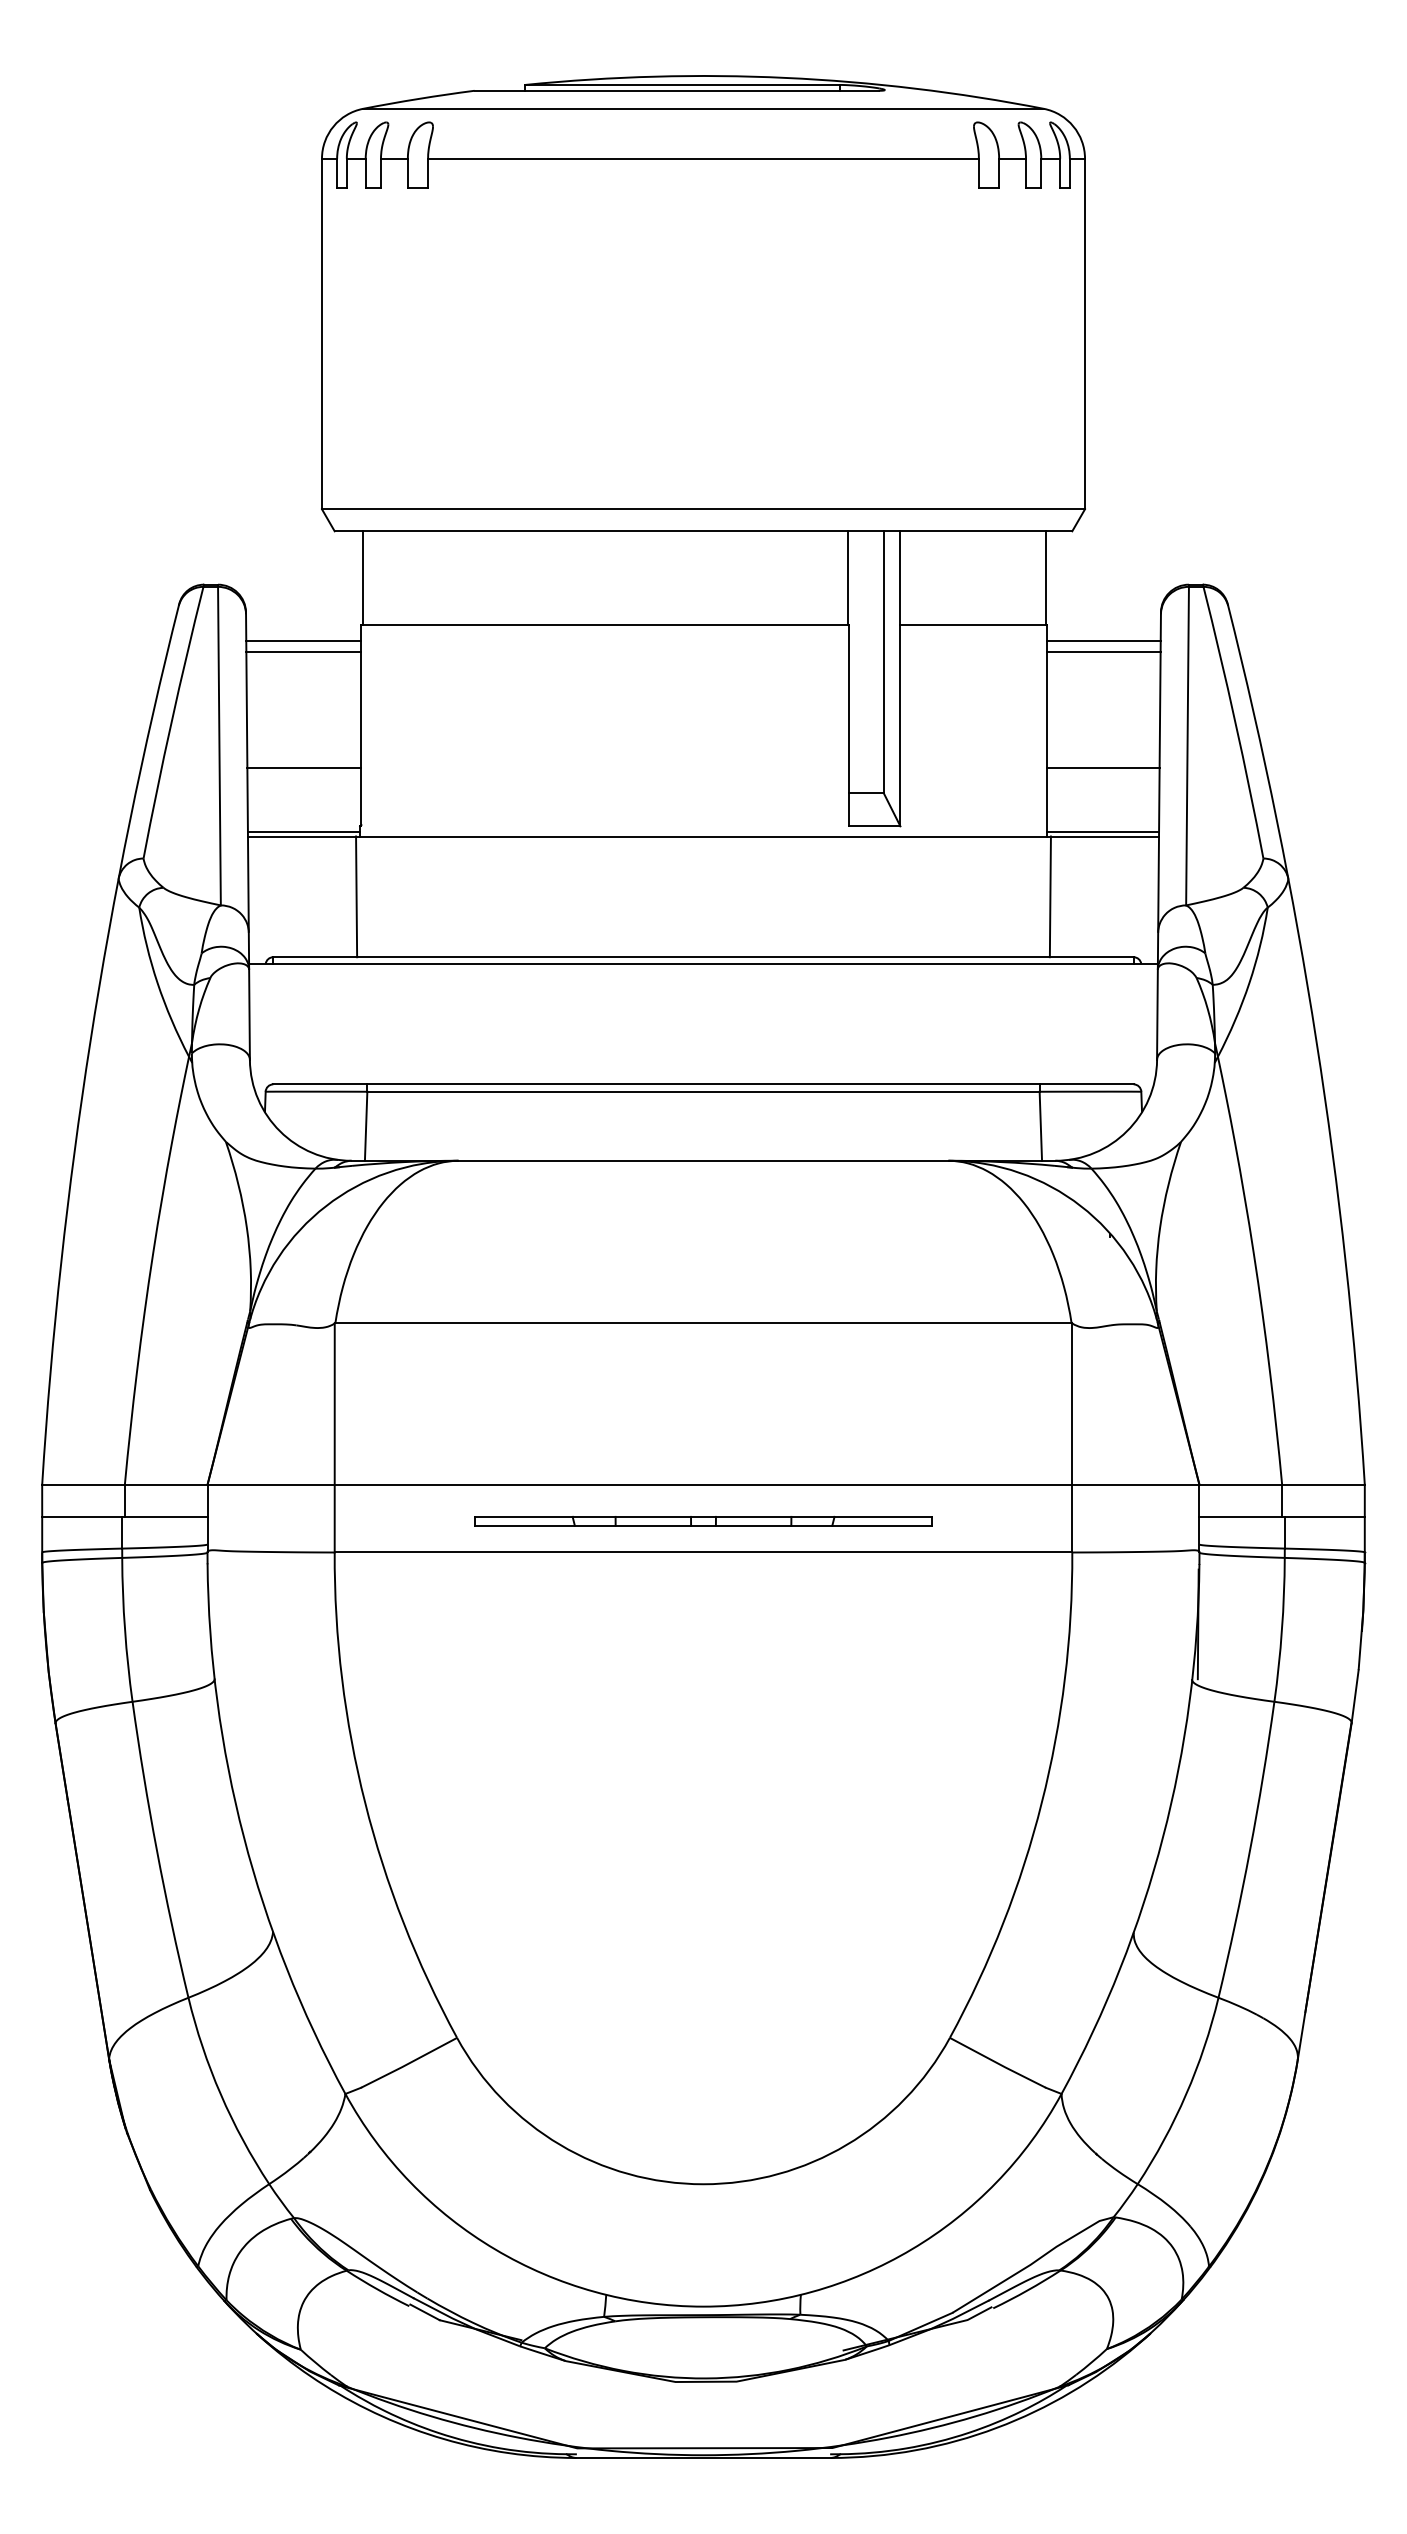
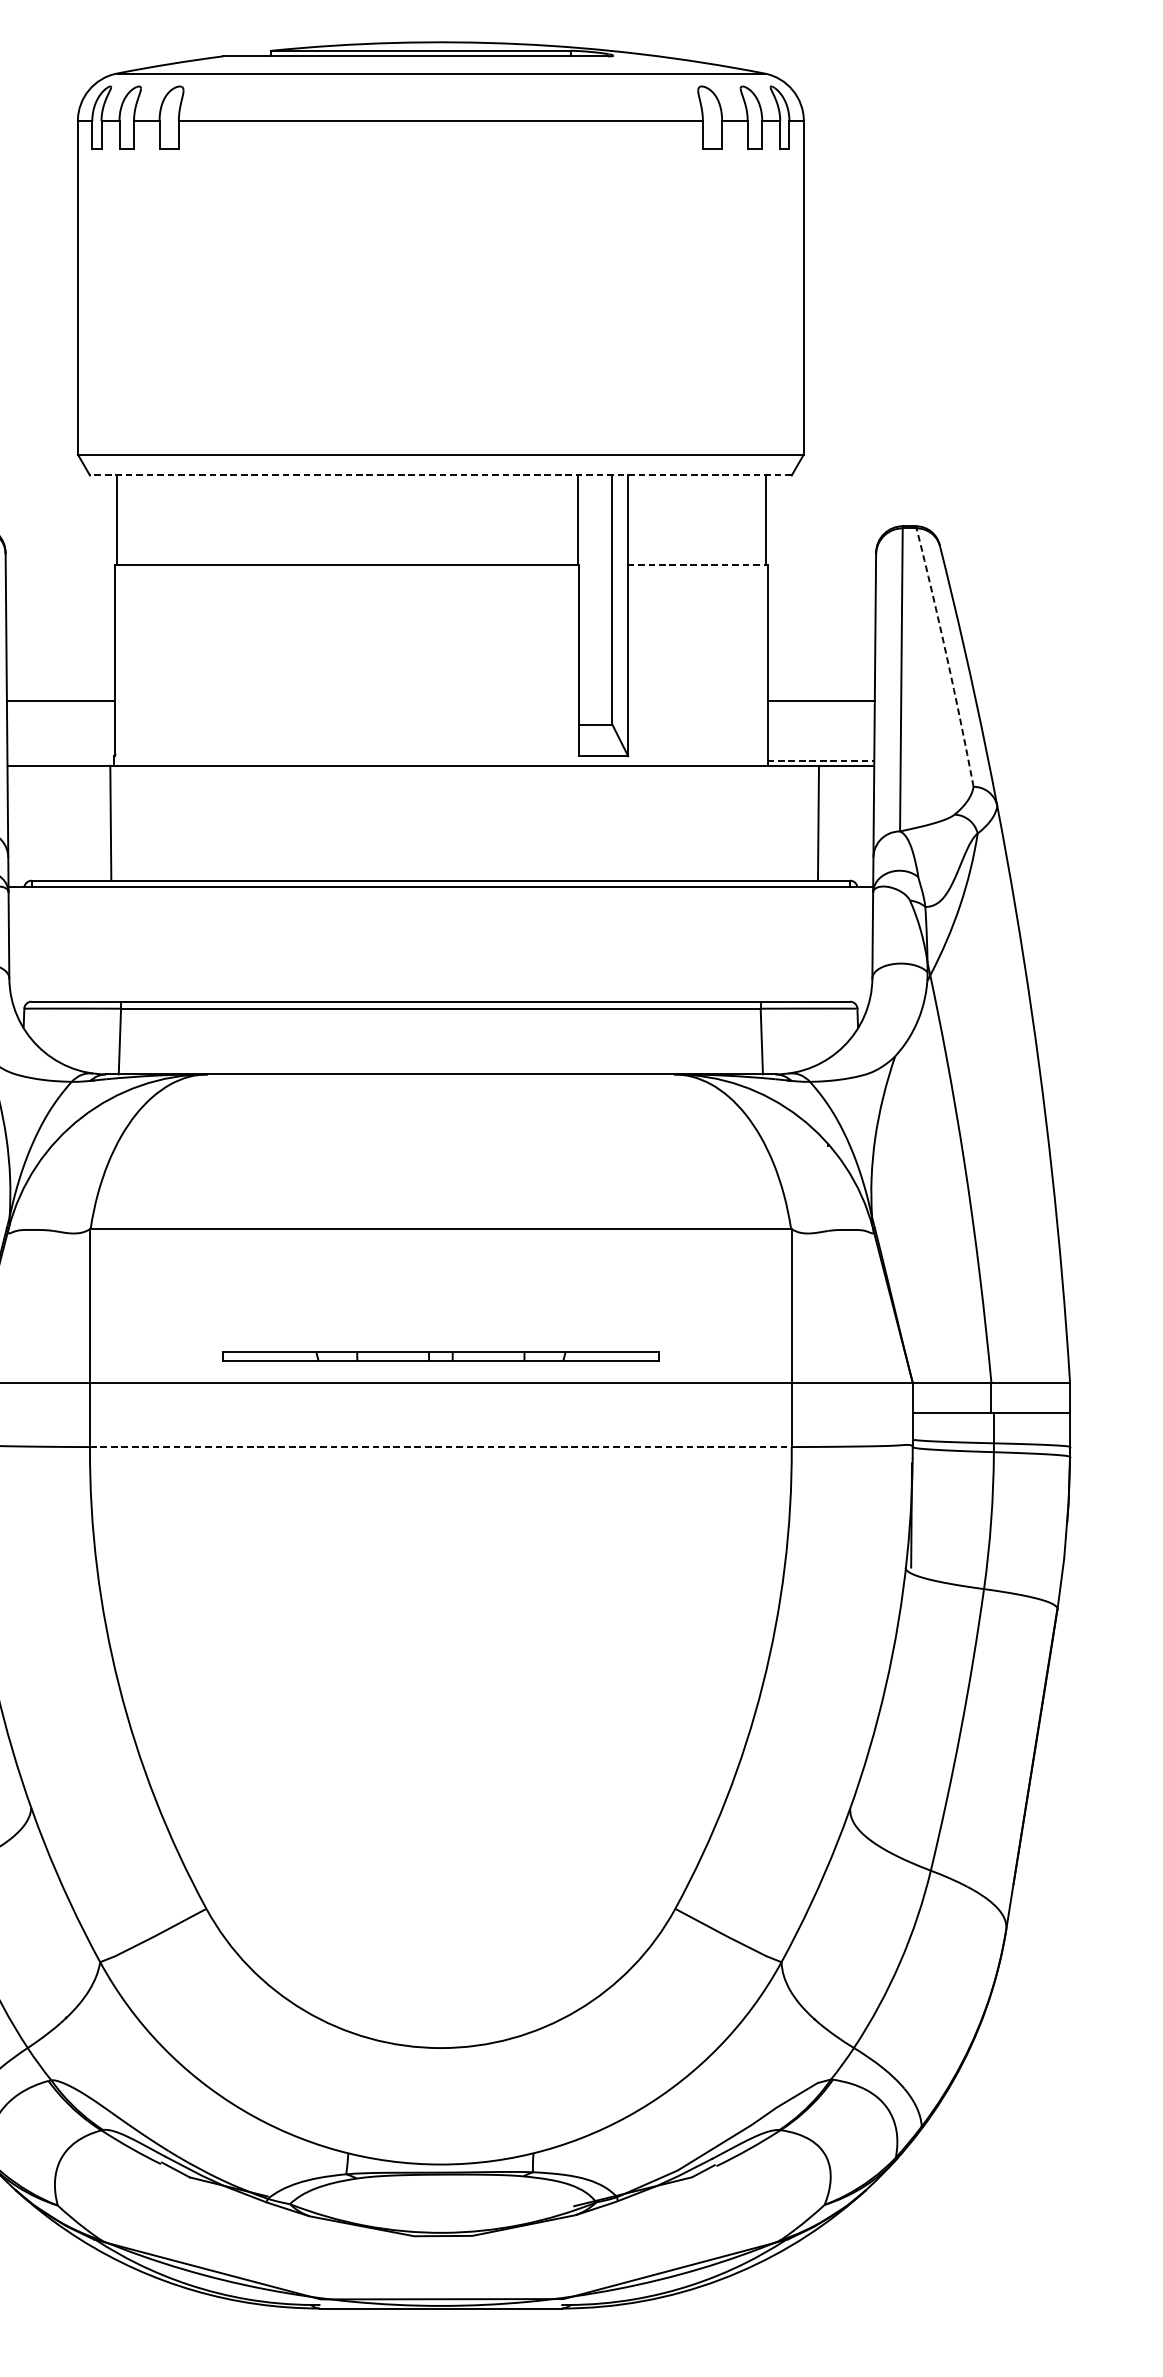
line: (703, 531) -> (440, 475), solid -> dashed
line: (973, 625) -> (697, 565), solid -> dashed
line: (303, 641) -> (60, 580), removed
line: (1103, 641) -> (821, 580), removed
line: (303, 651) -> (60, 589), removed
line: (1103, 651) -> (821, 589), removed
arc: (1235, 722) -> (947, 657), solid -> dashed
line: (303, 831) -> (60, 761), removed
line: (1103, 831) -> (821, 761), solid -> dashed
line: (1049, 896) -> (817, 822), moved
part: (703, 1521) -> (440, 1356), moved
line: (703, 1552) -> (440, 1447), solid -> dashed

